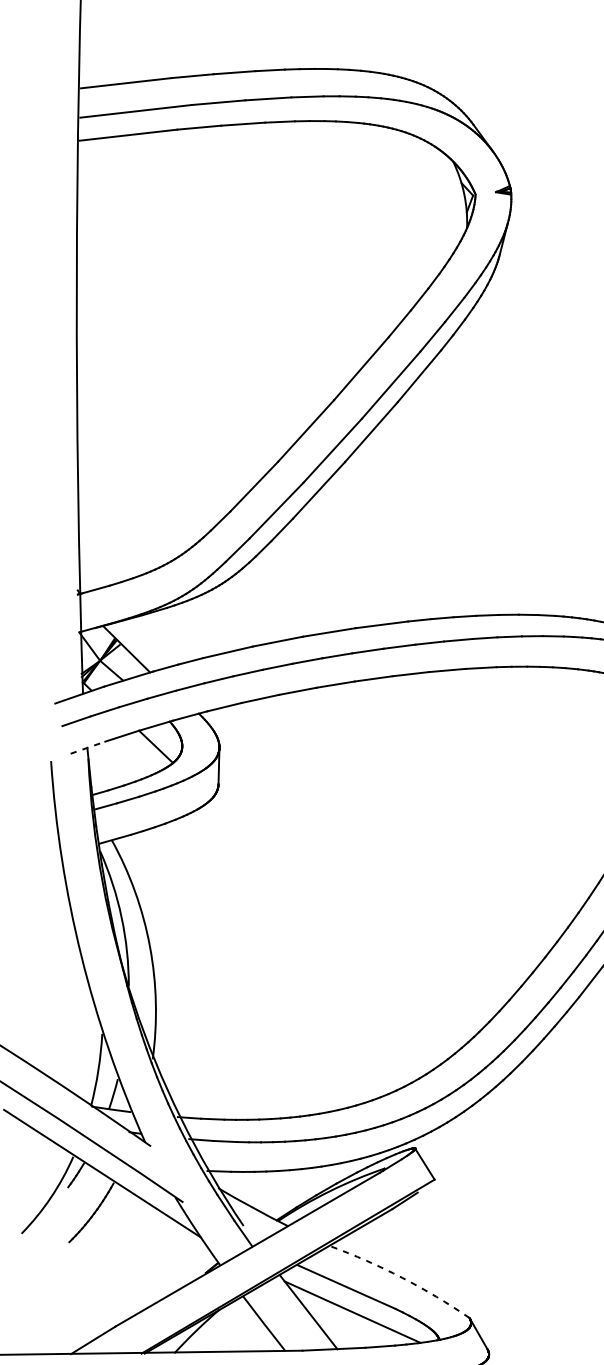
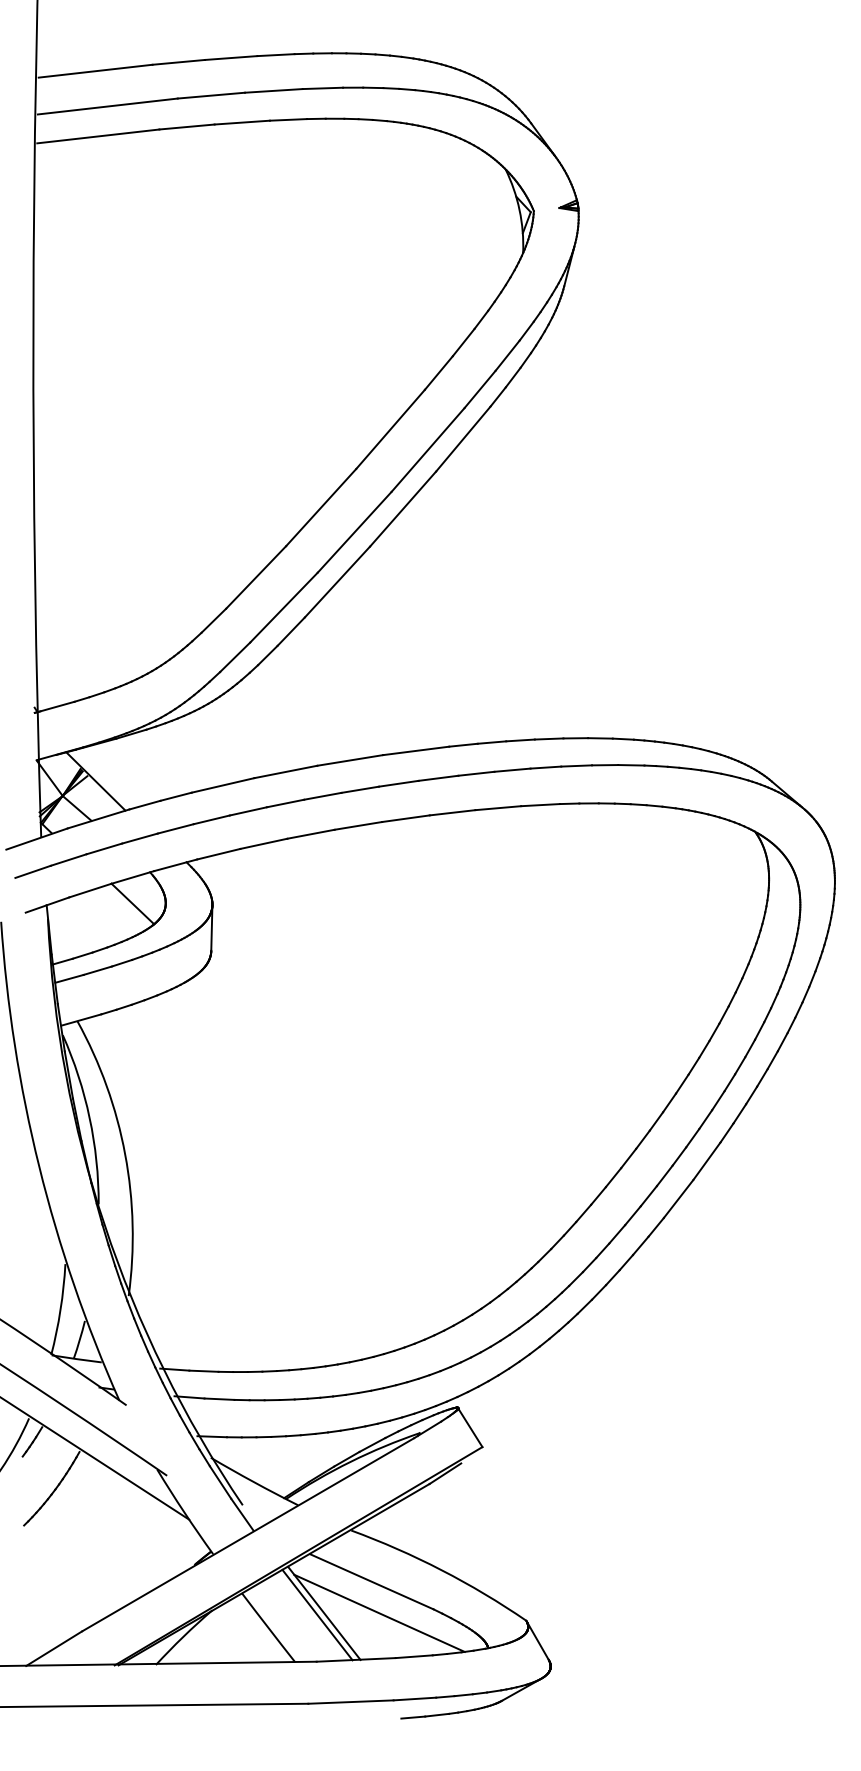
line: (88, 747) -> (47, 904), dashed -> solid
arc: (402, 1277) -> (441, 1570), dashed -> solid
line: (303, 1313) -> (317, 1614), added

